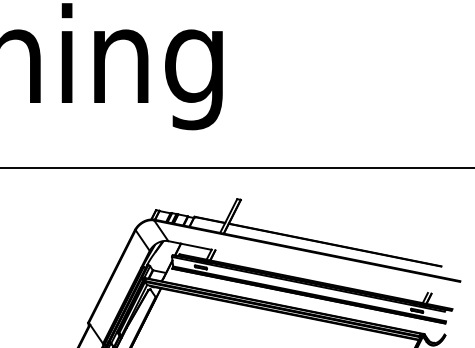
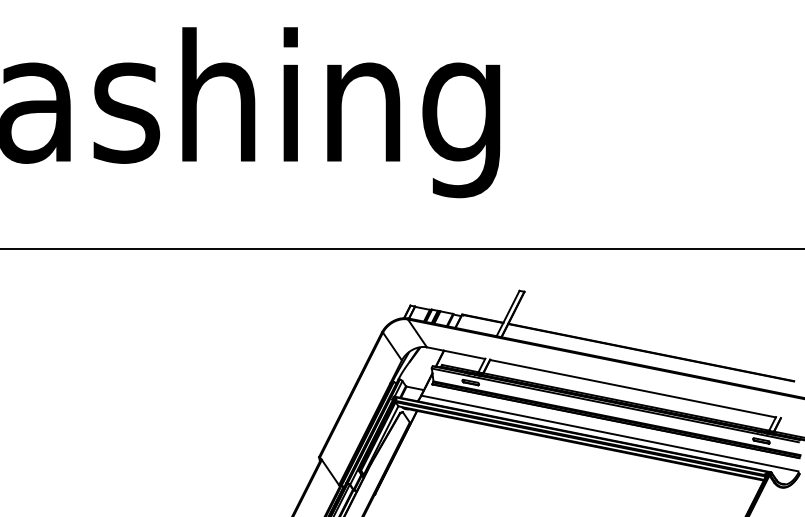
line: (321, 271) -> (632, 388), added
line: (304, 305) -> (609, 433), added

